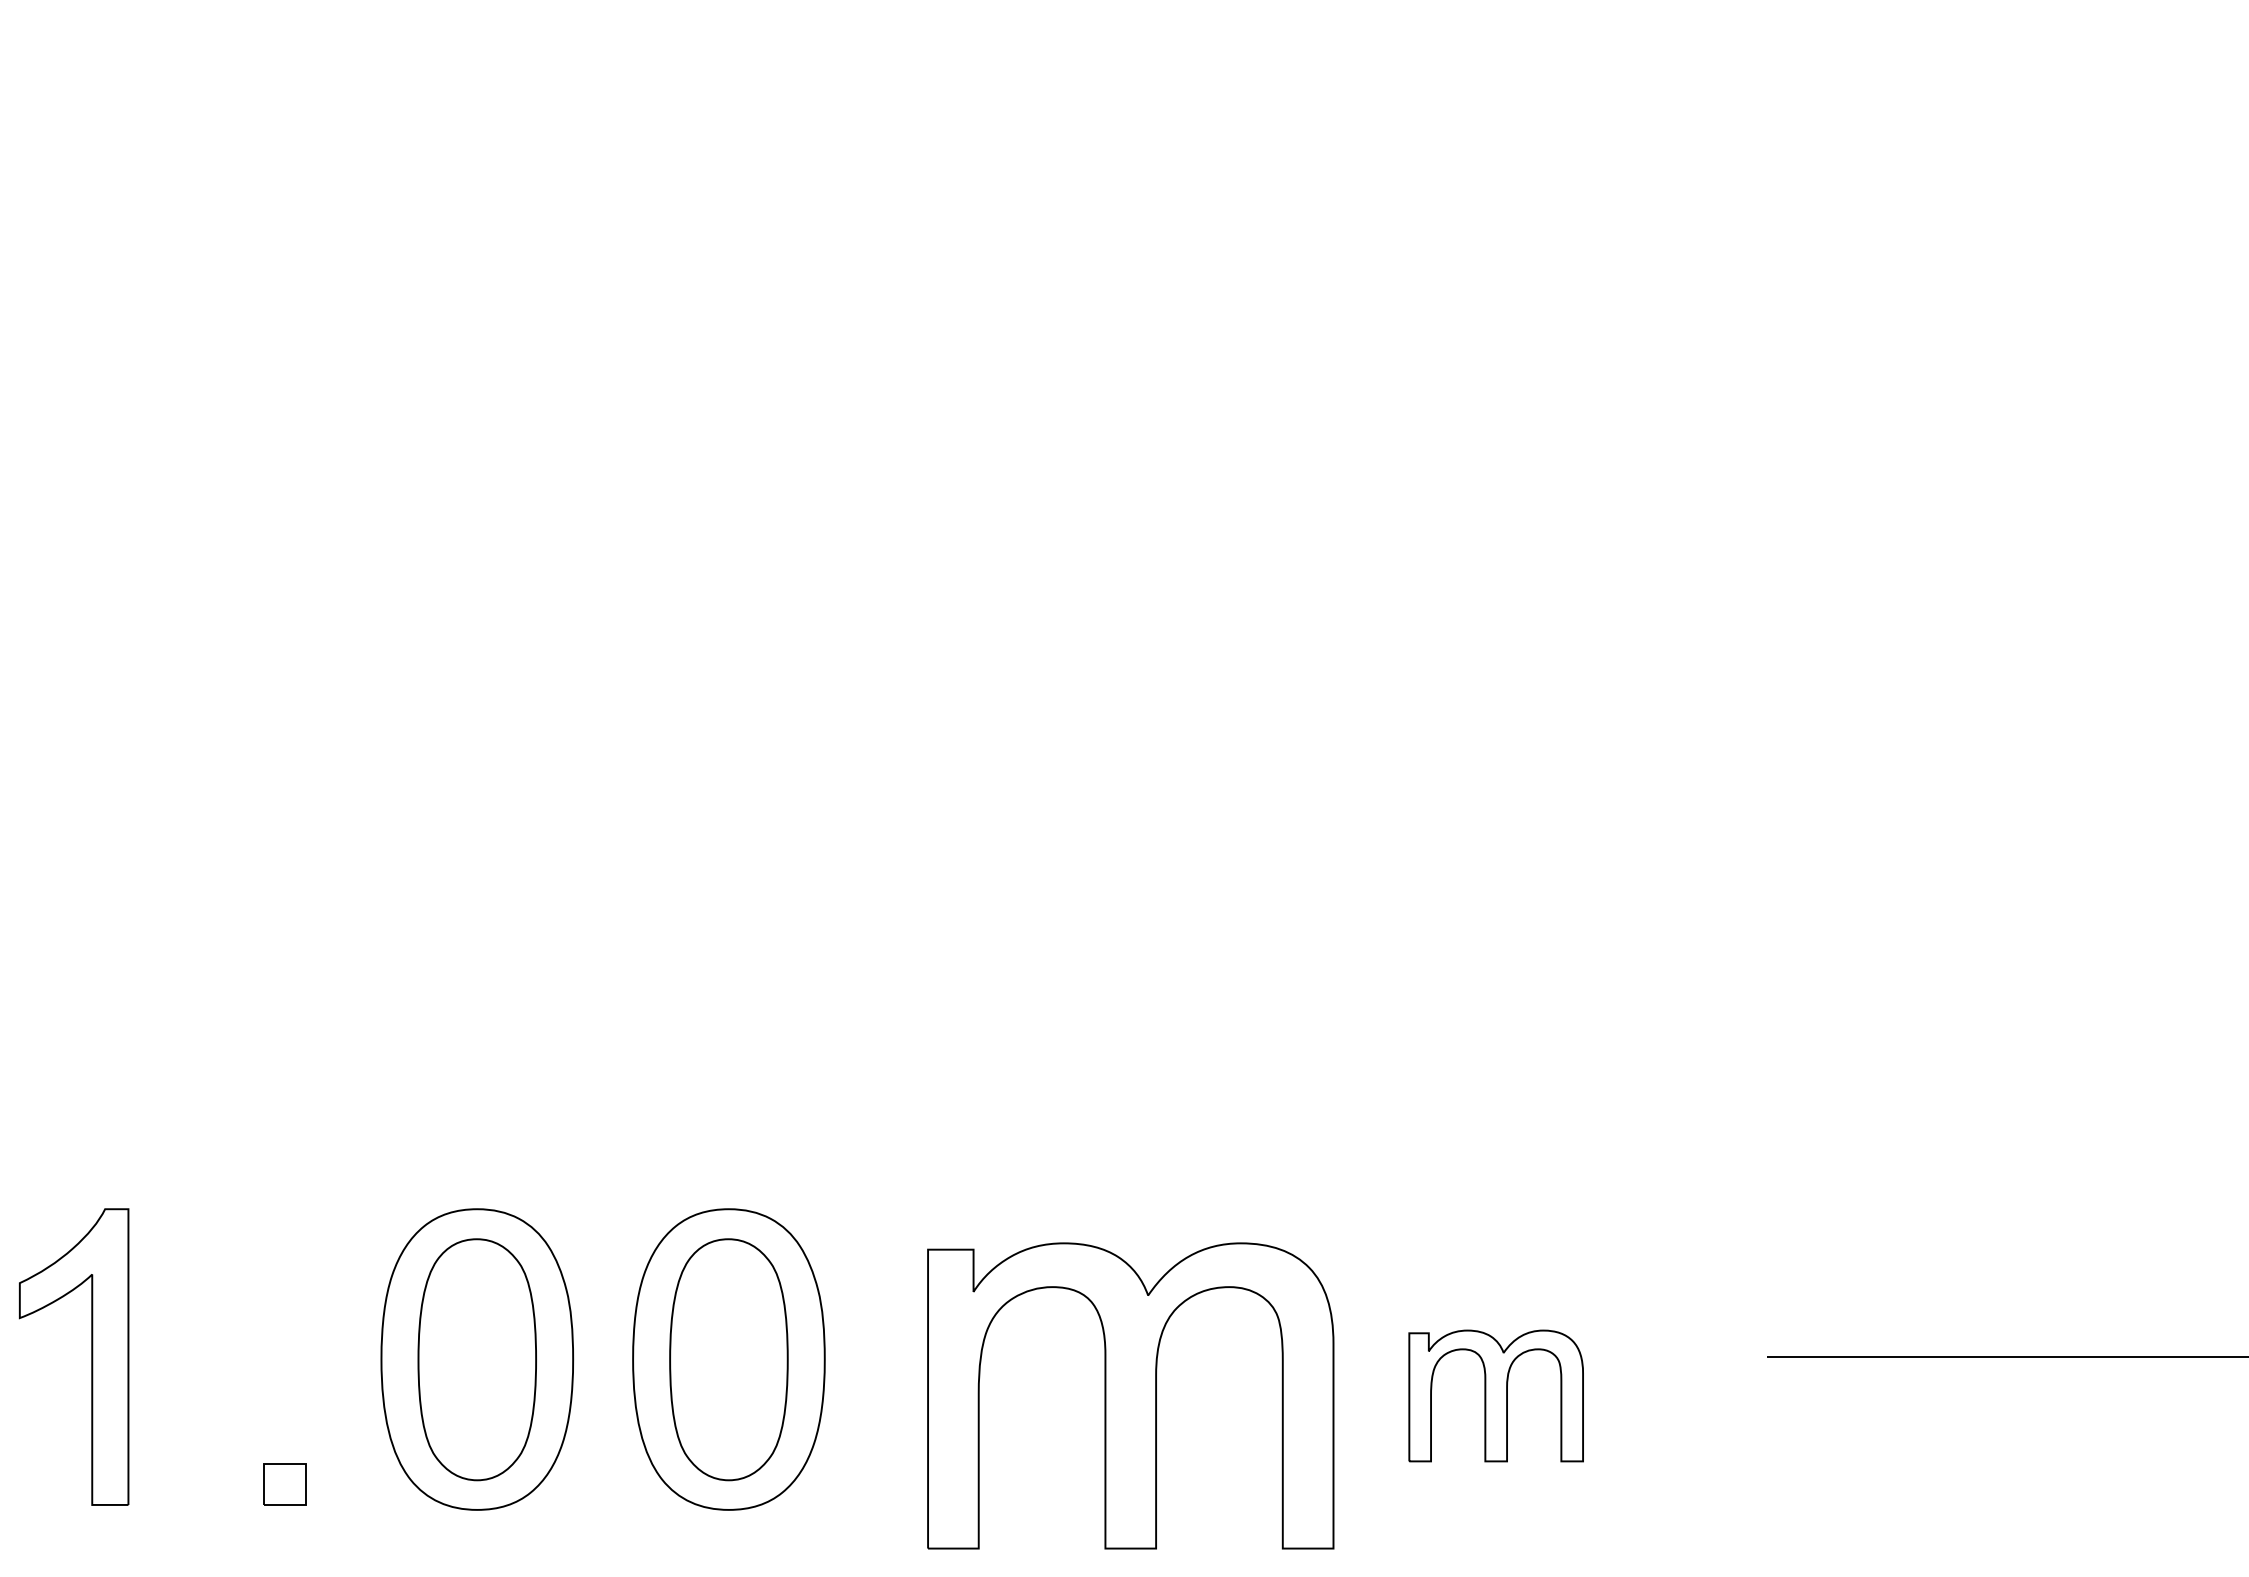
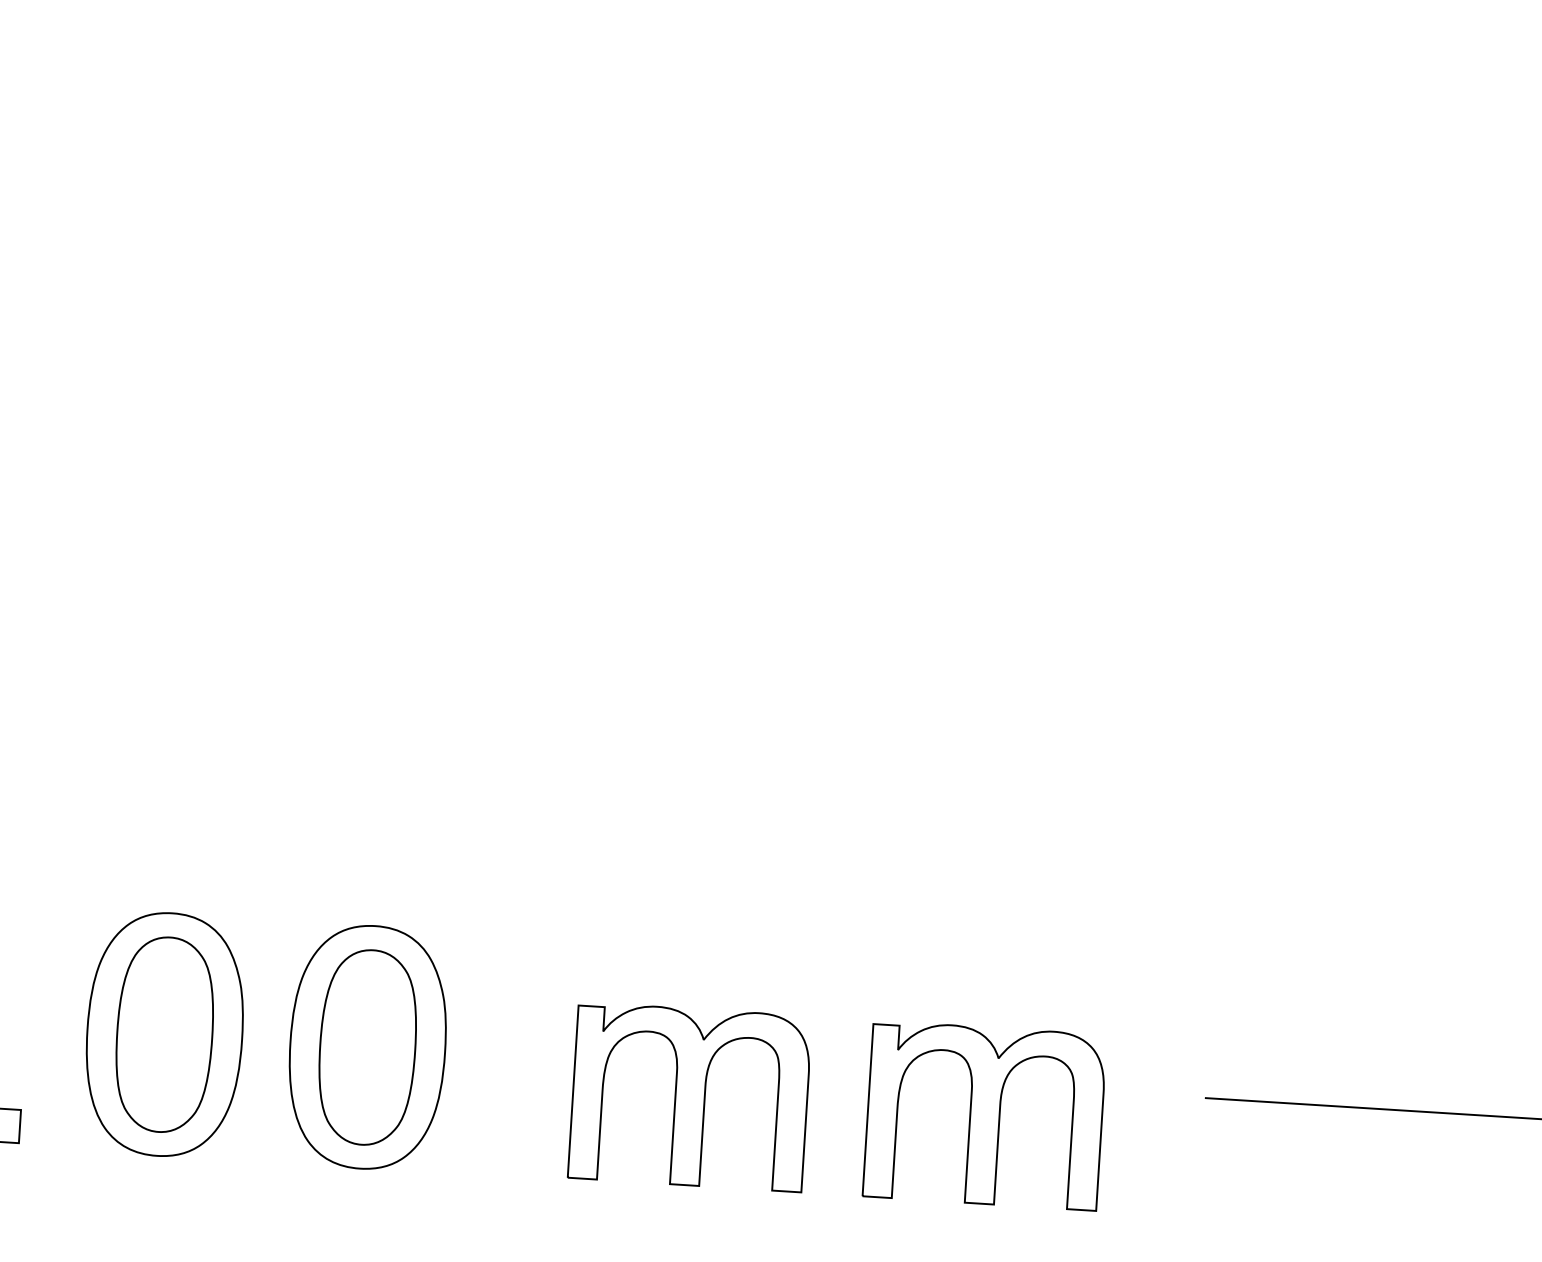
part: (1130, 1395) -> (689, 1096), size x0.71
part: (1495, 1395) -> (984, 1115), size x1.67

